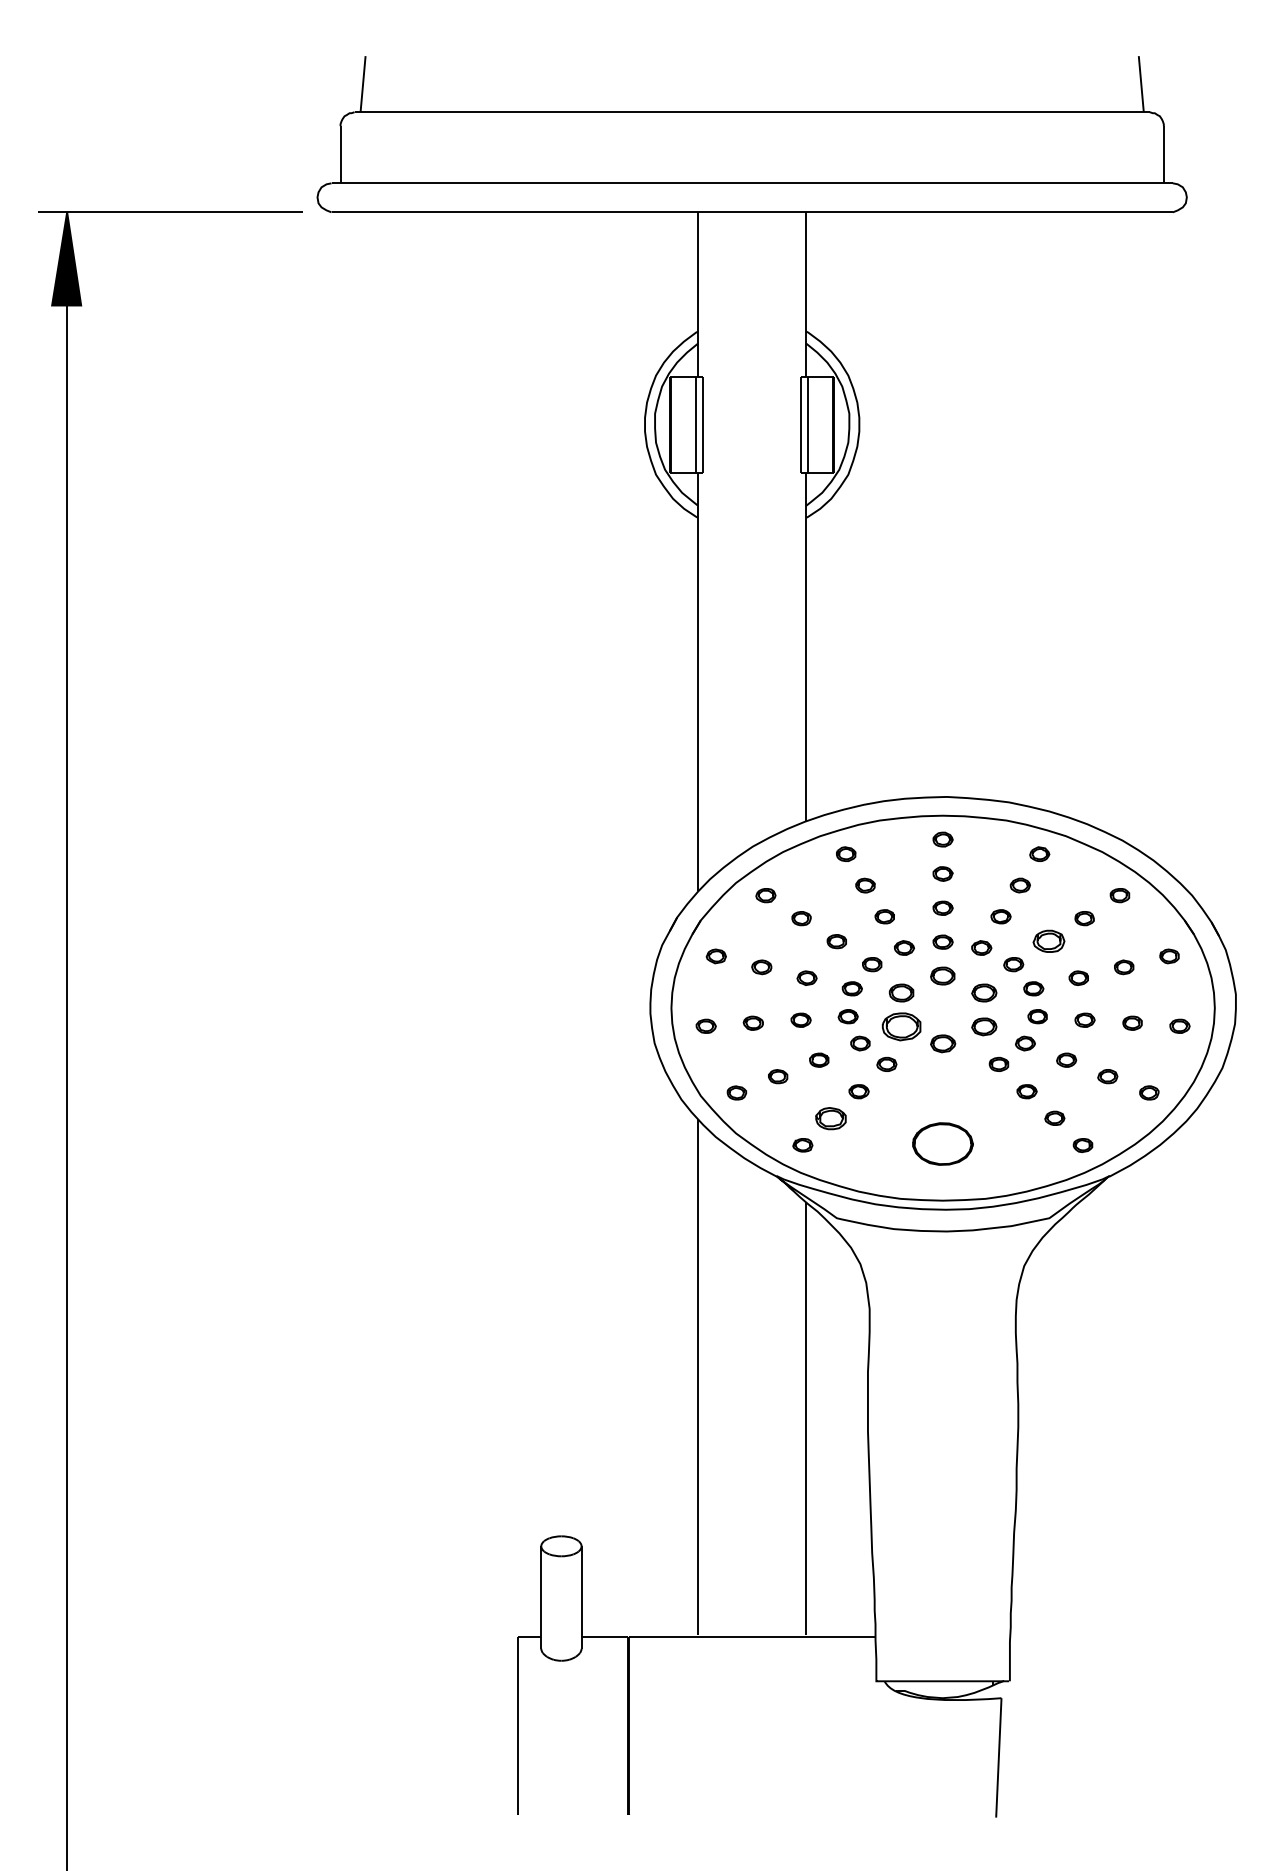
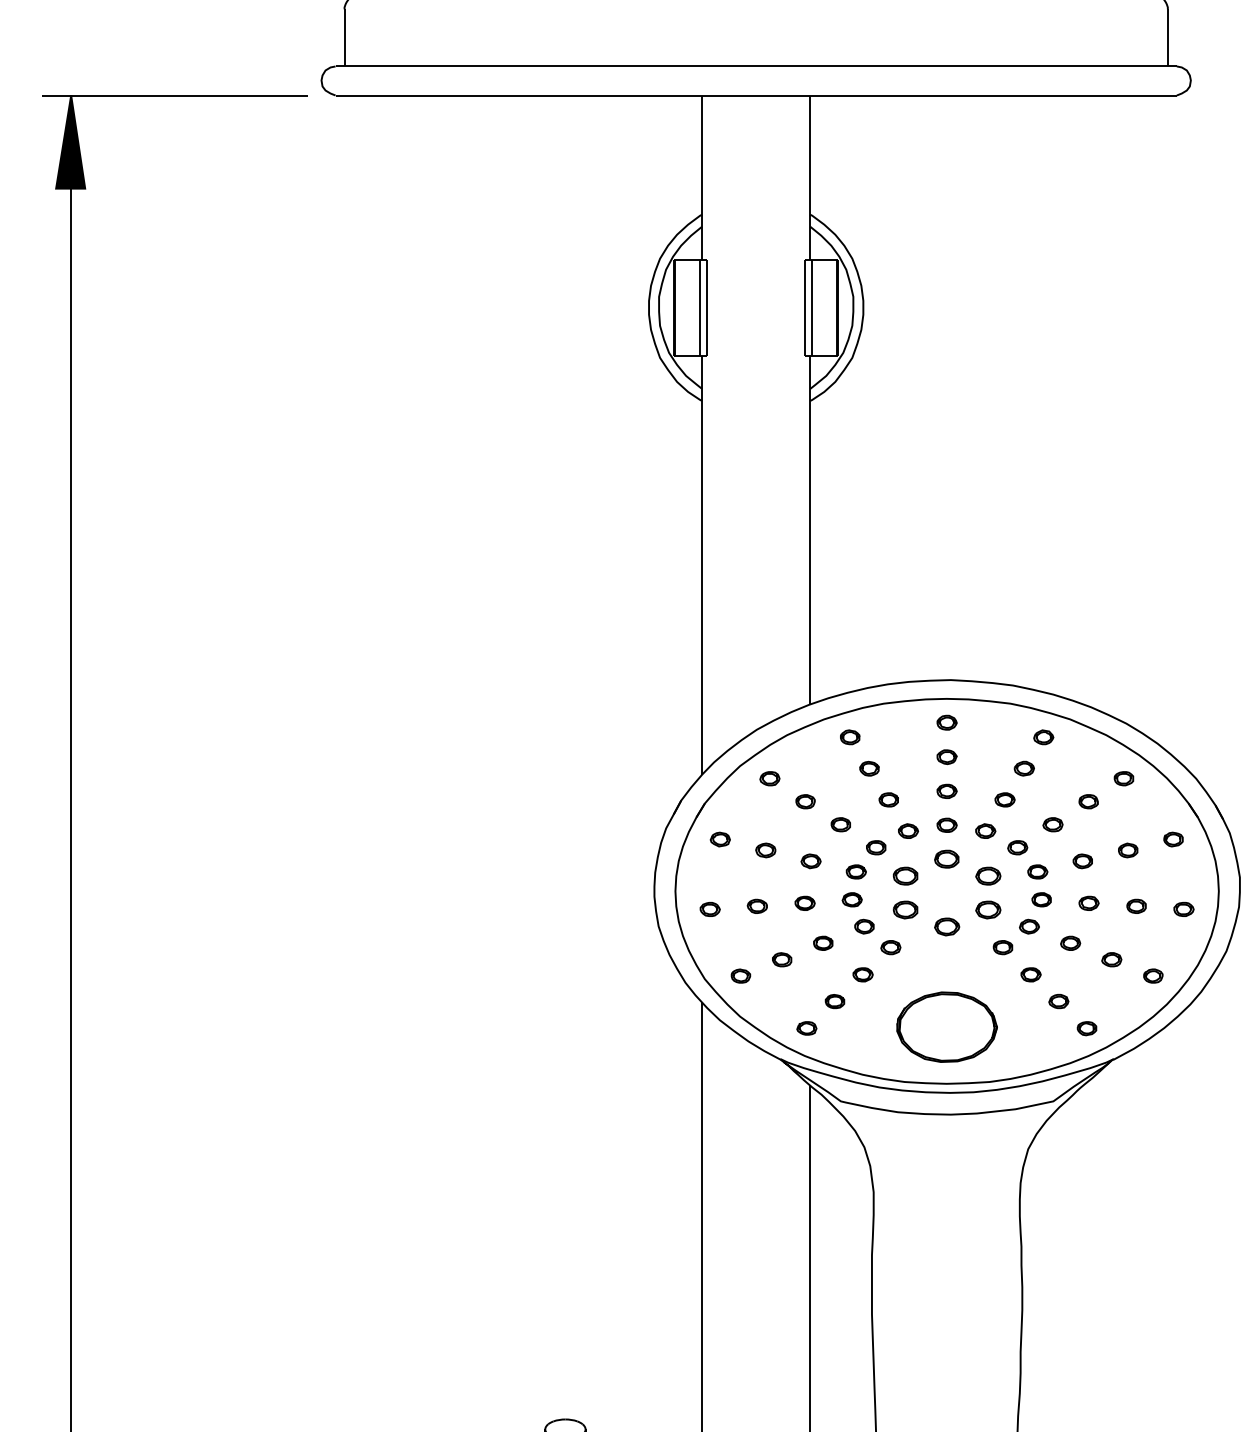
part: (1048, 941) -> (1052, 824), size x0.62
part: (901, 1026) -> (905, 909), size x0.62
part: (830, 1117) -> (834, 1000), size x0.62
part: (942, 1143) -> (946, 1026), size x1.67

